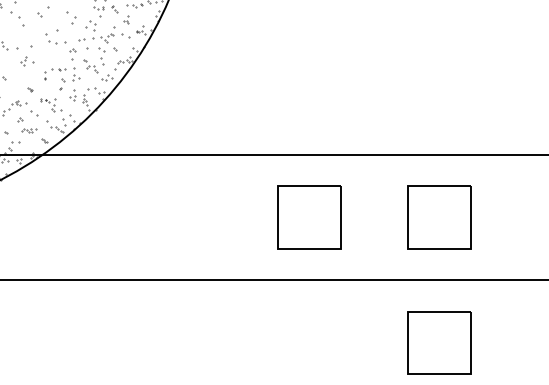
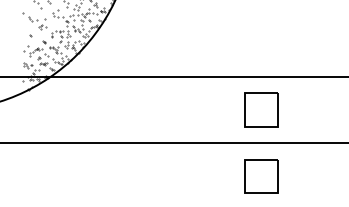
part: (309, 216) -> (192, 109), removed

